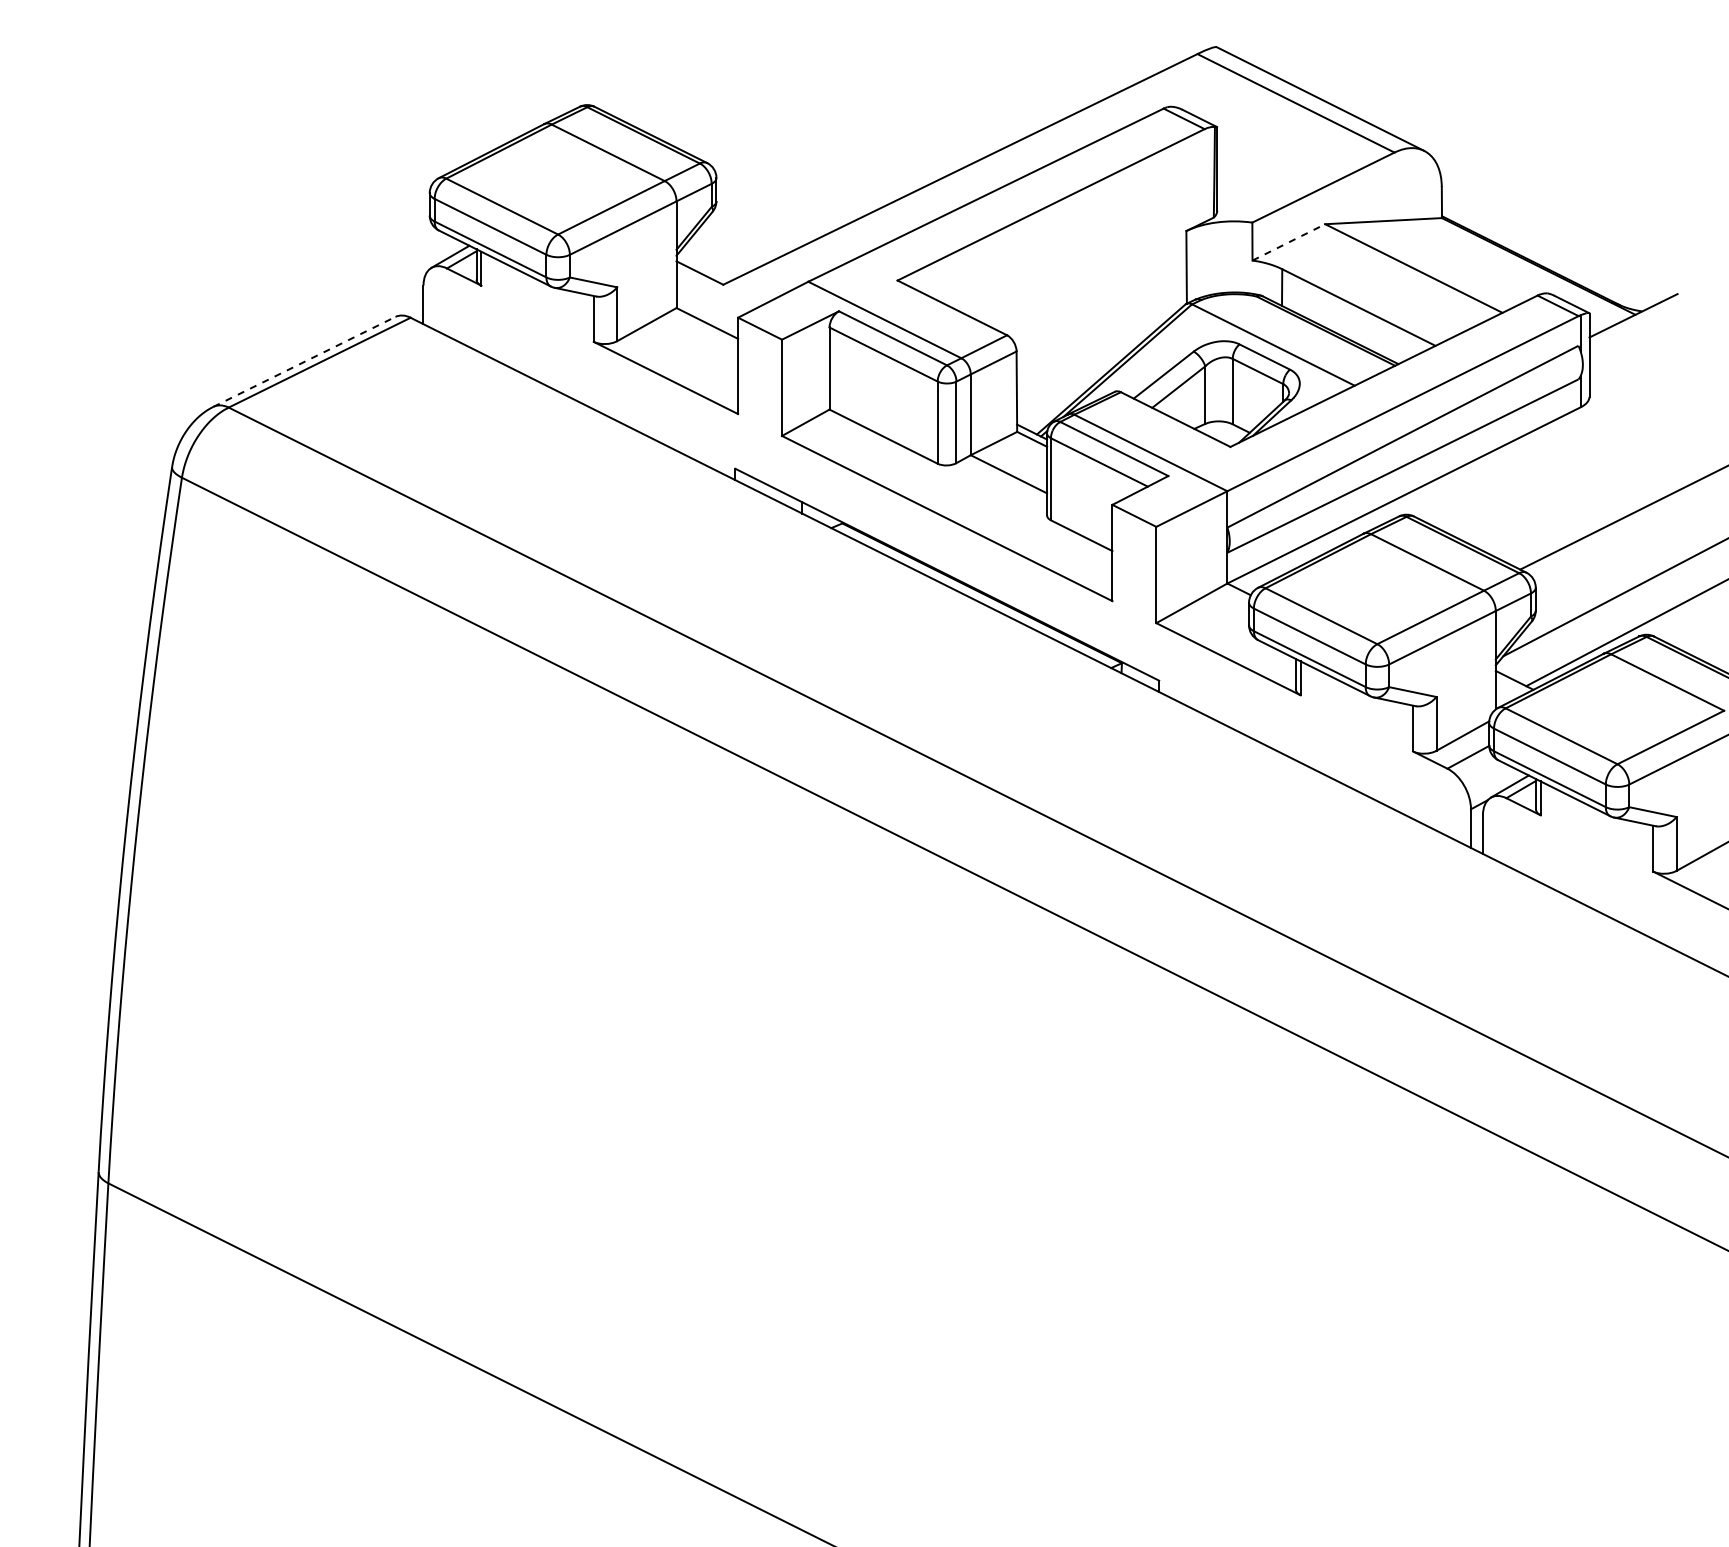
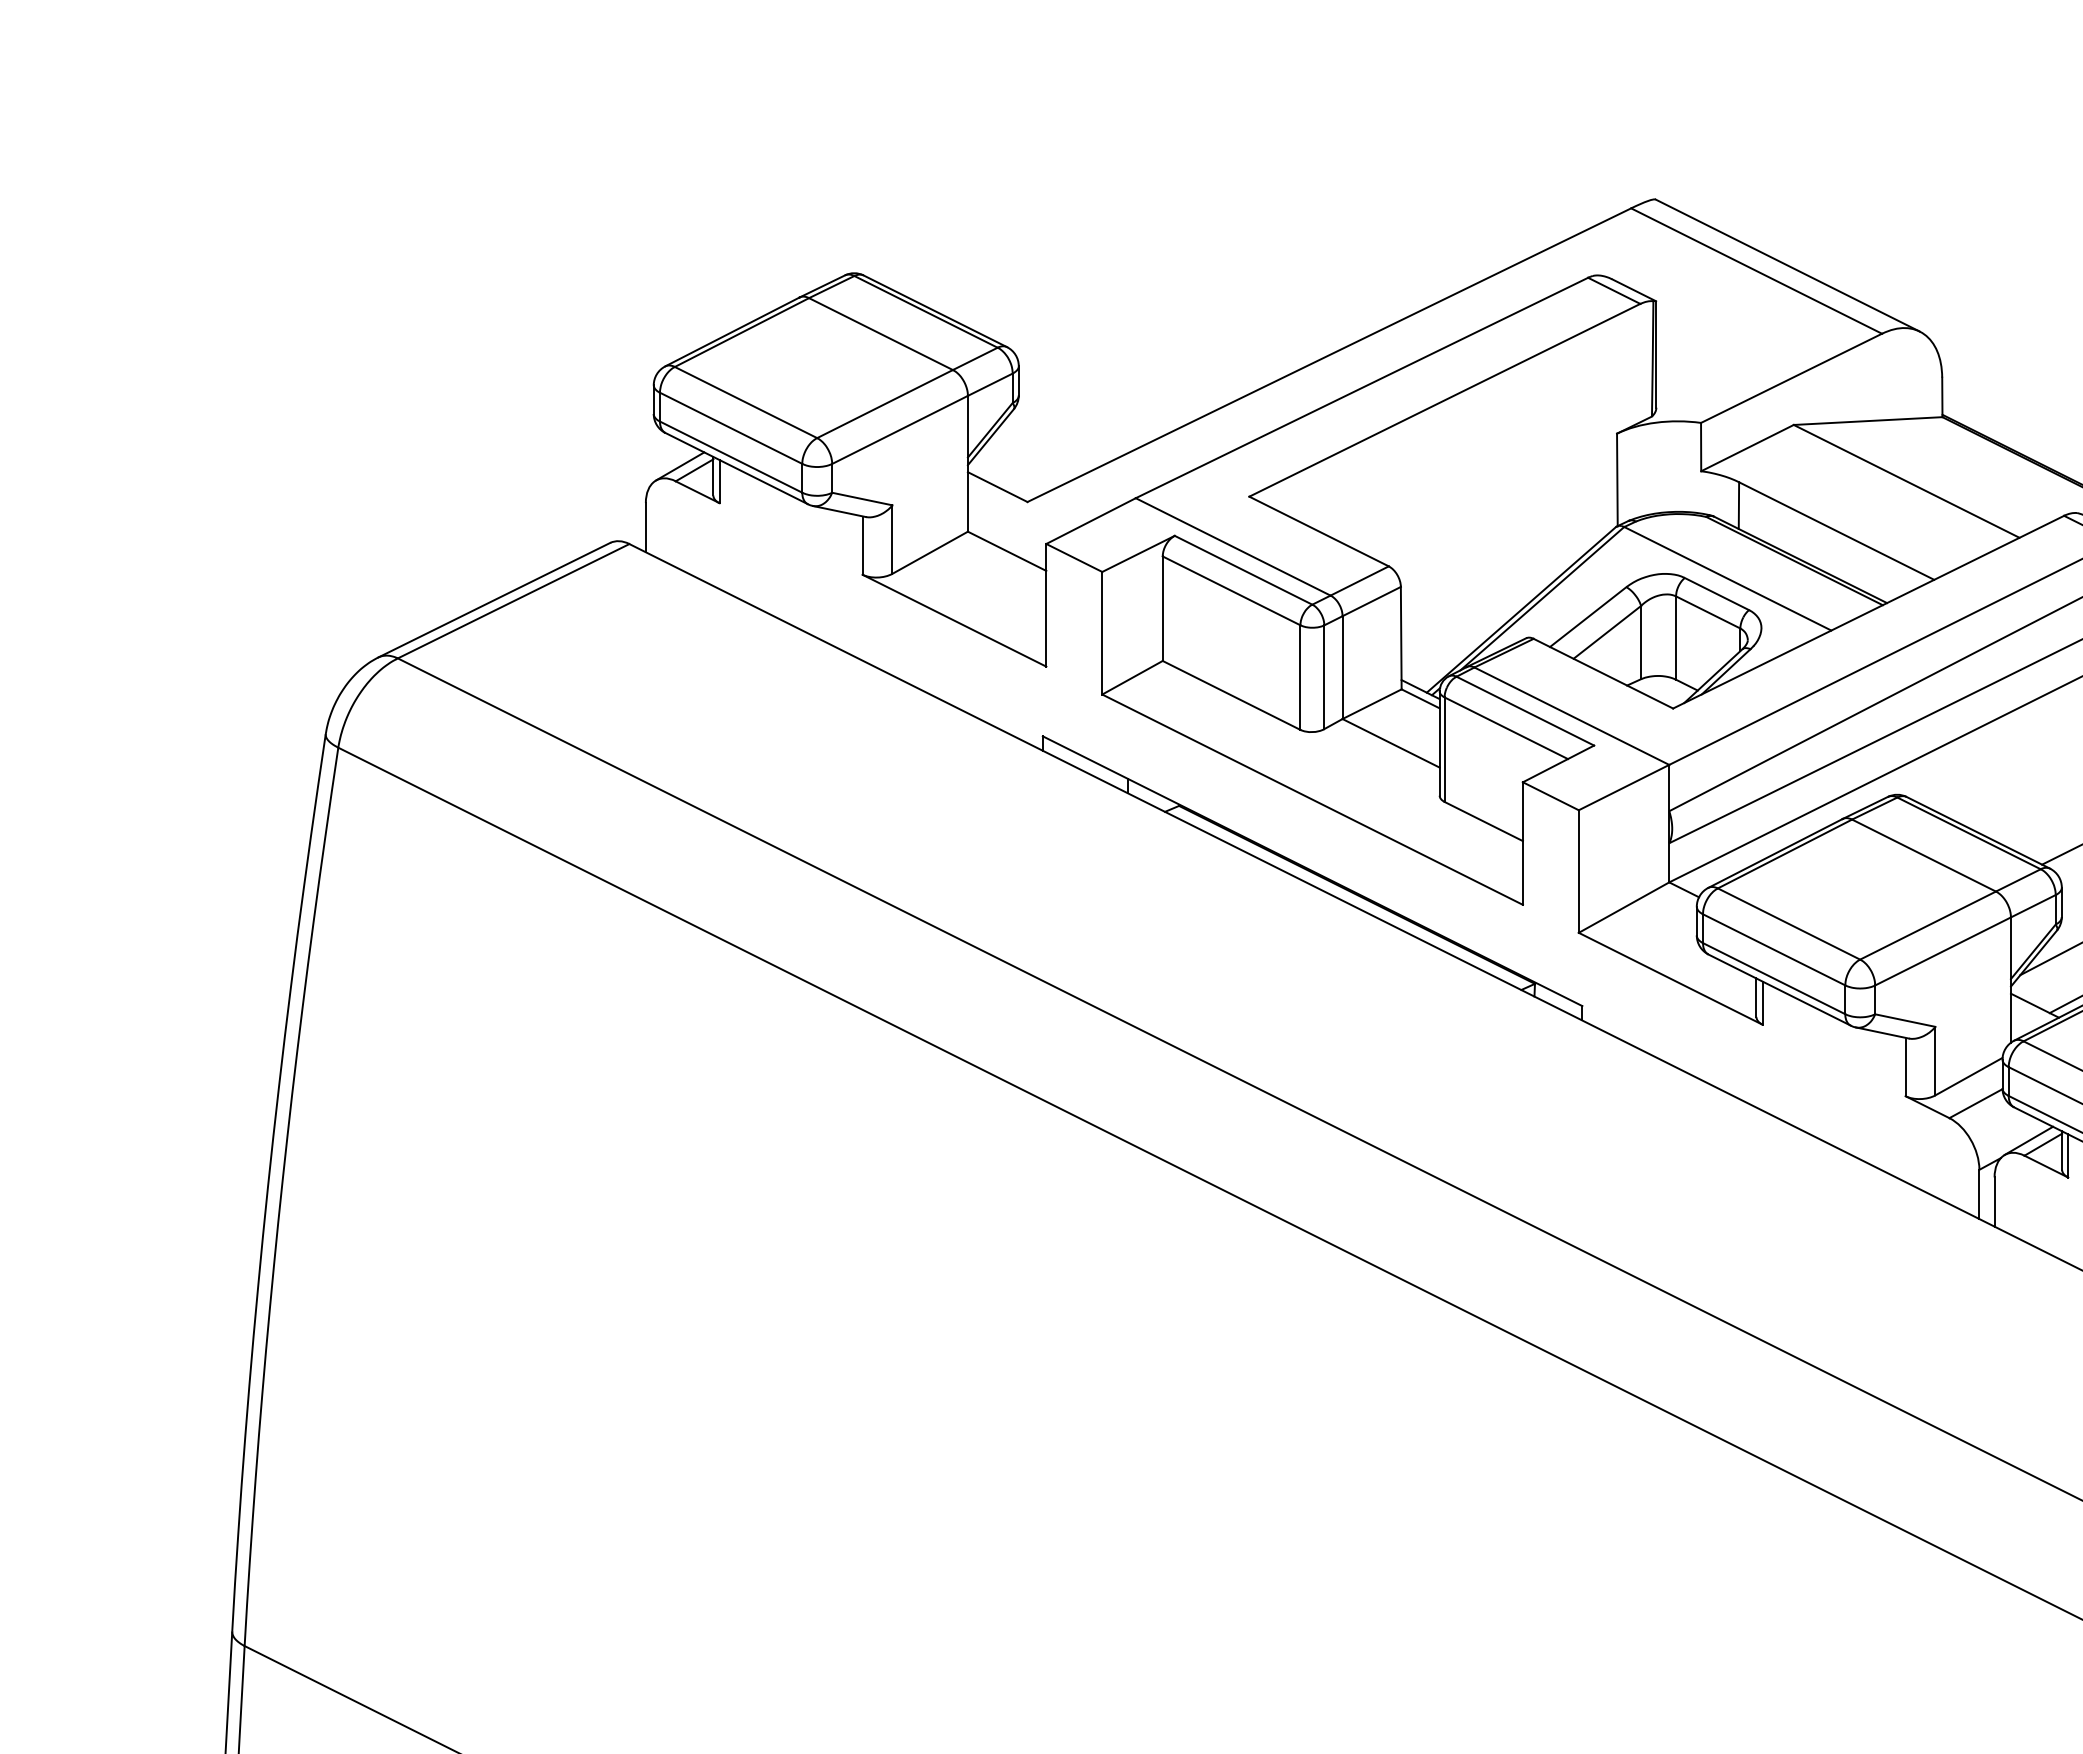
line: (1288, 242) -> (1747, 448), dashed -> solid
line: (304, 361) -> (494, 599), dashed -> solid

